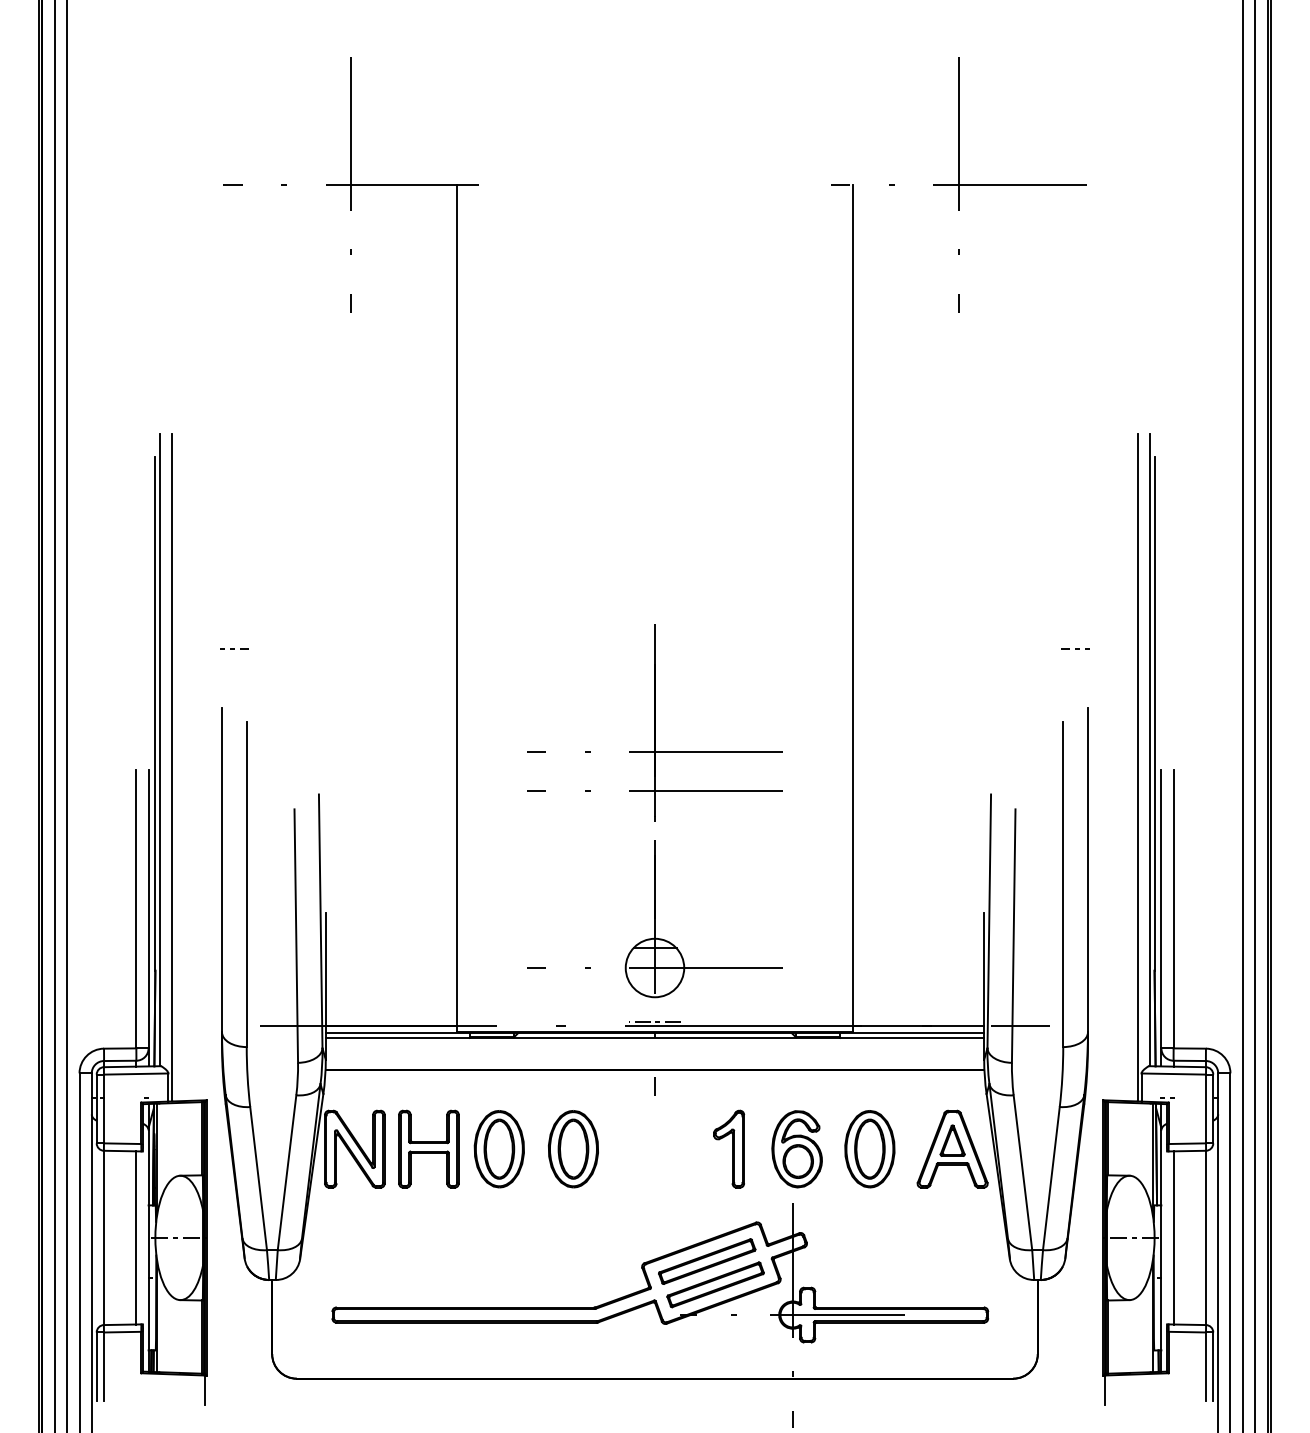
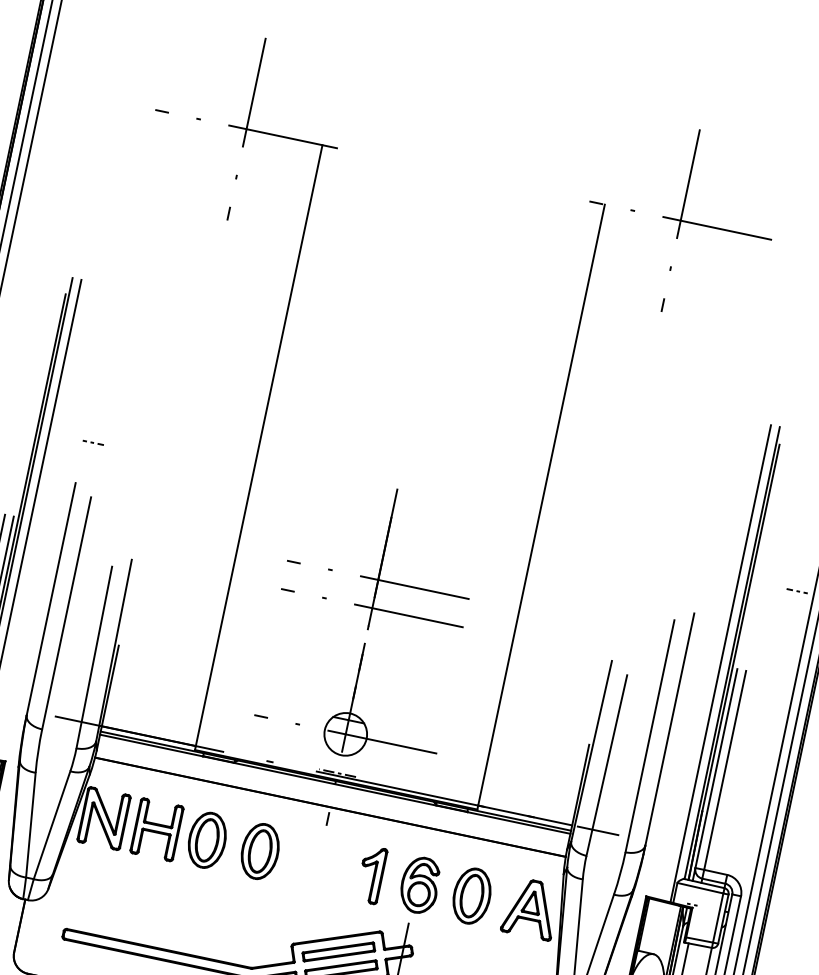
line: (1075, 648) -> (797, 591), moved

